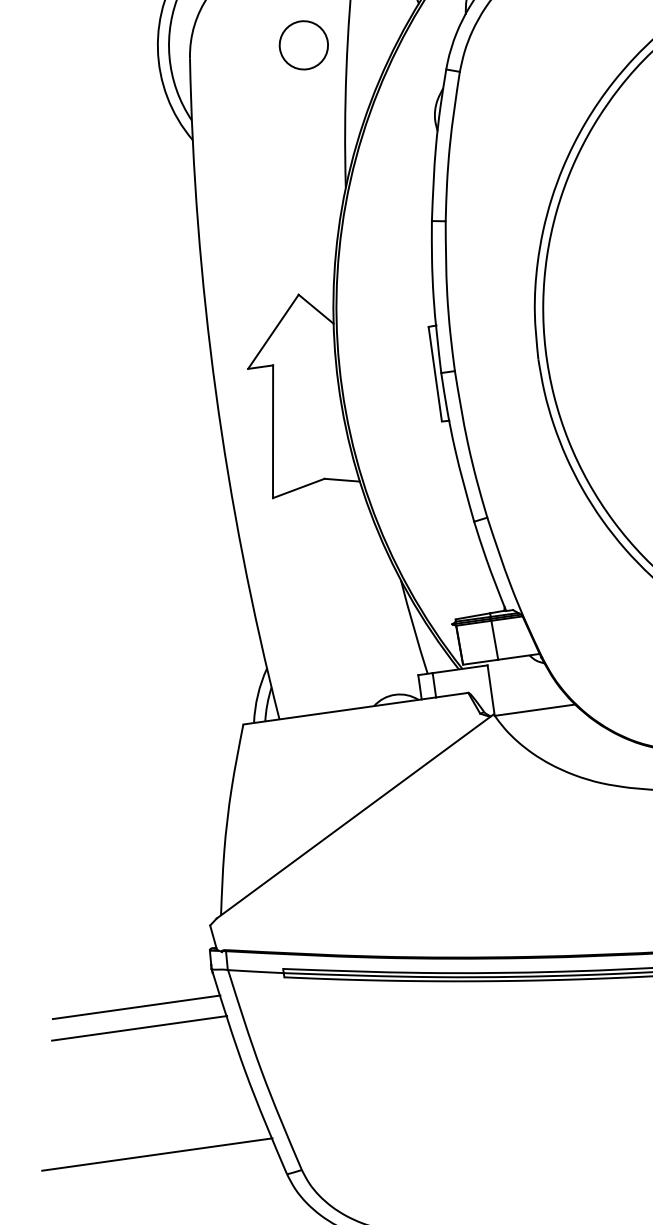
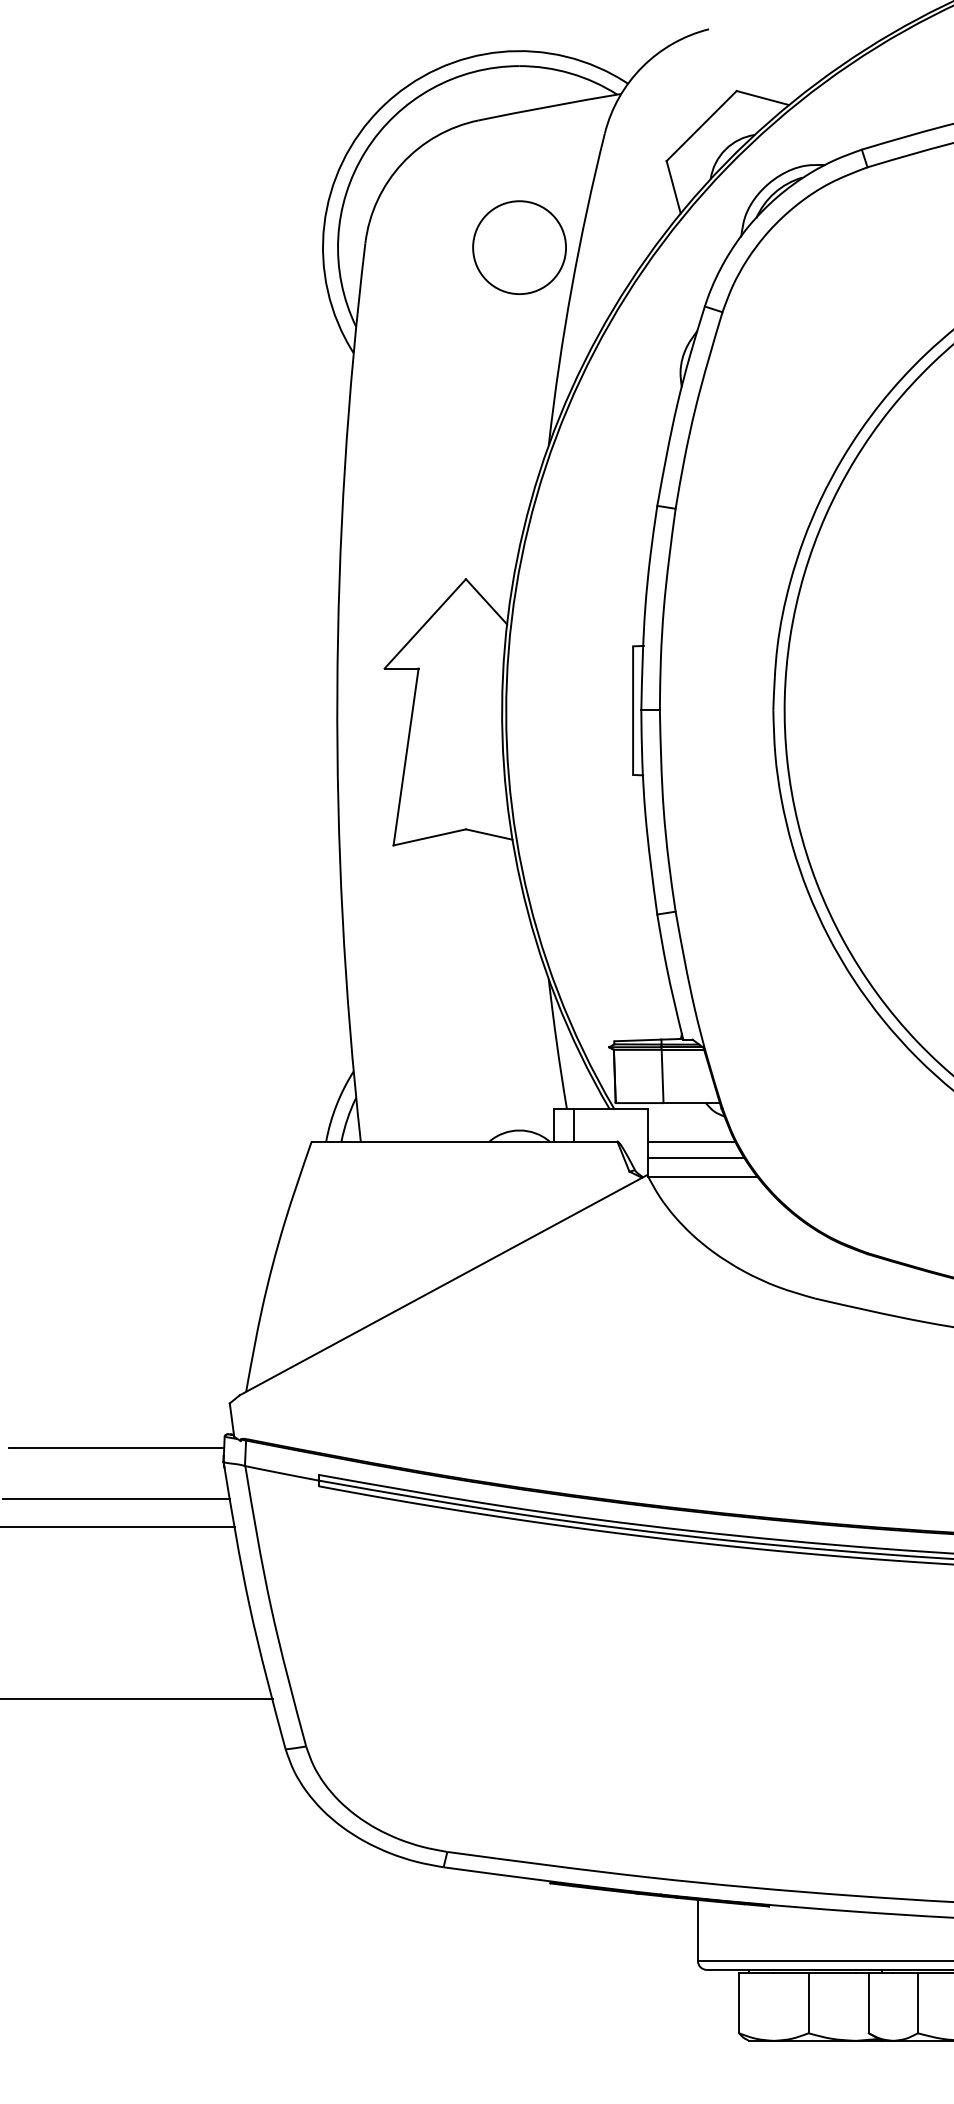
circle: (303, 45) -> (519, 247), size x1.43
line: (522, 685) -> (691, 1141), added
line: (528, 697) -> (696, 1158), added
line: (131, 970) -> (116, 1448), added

